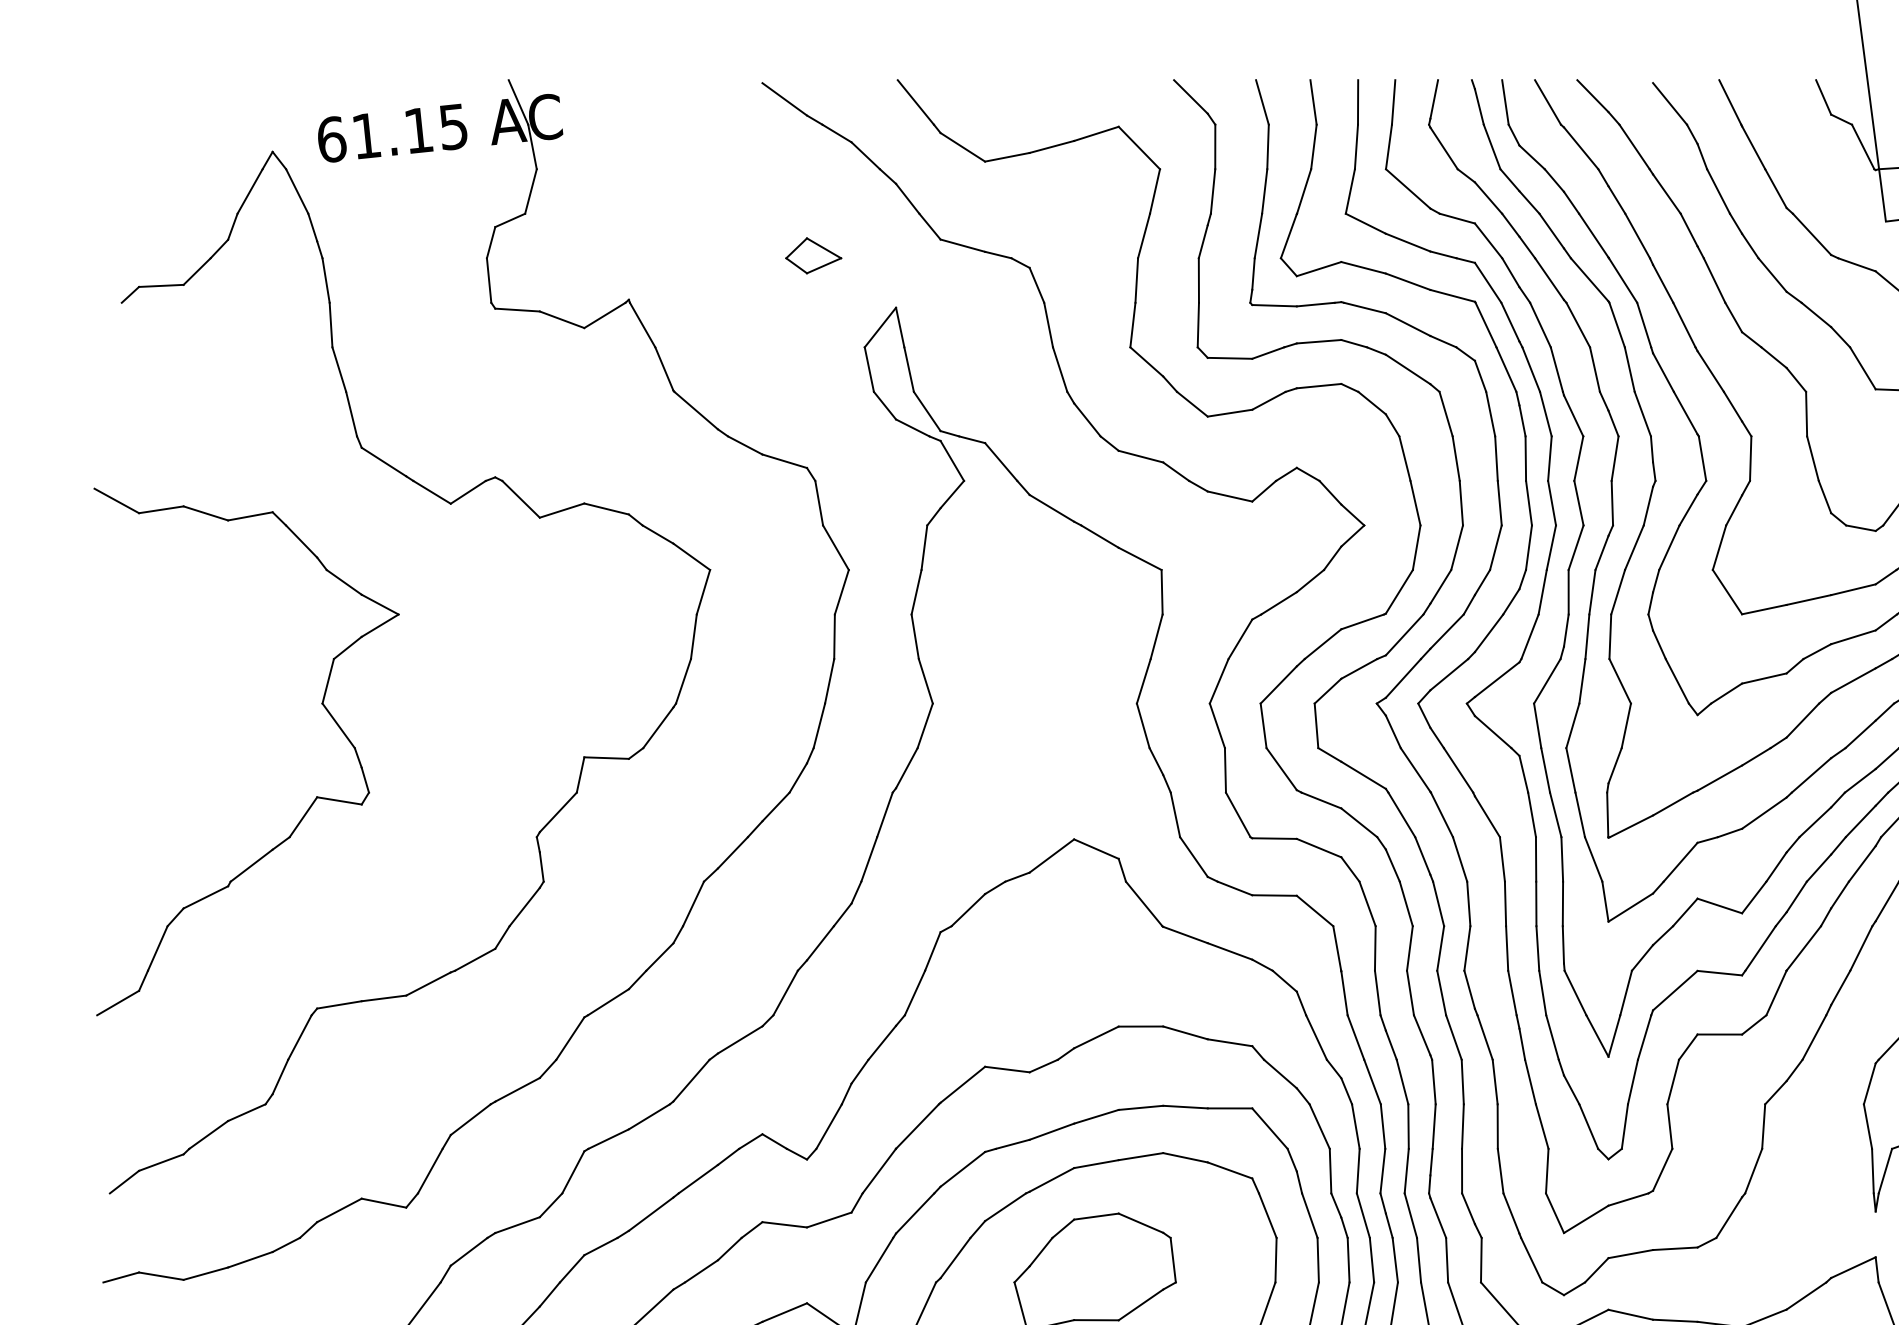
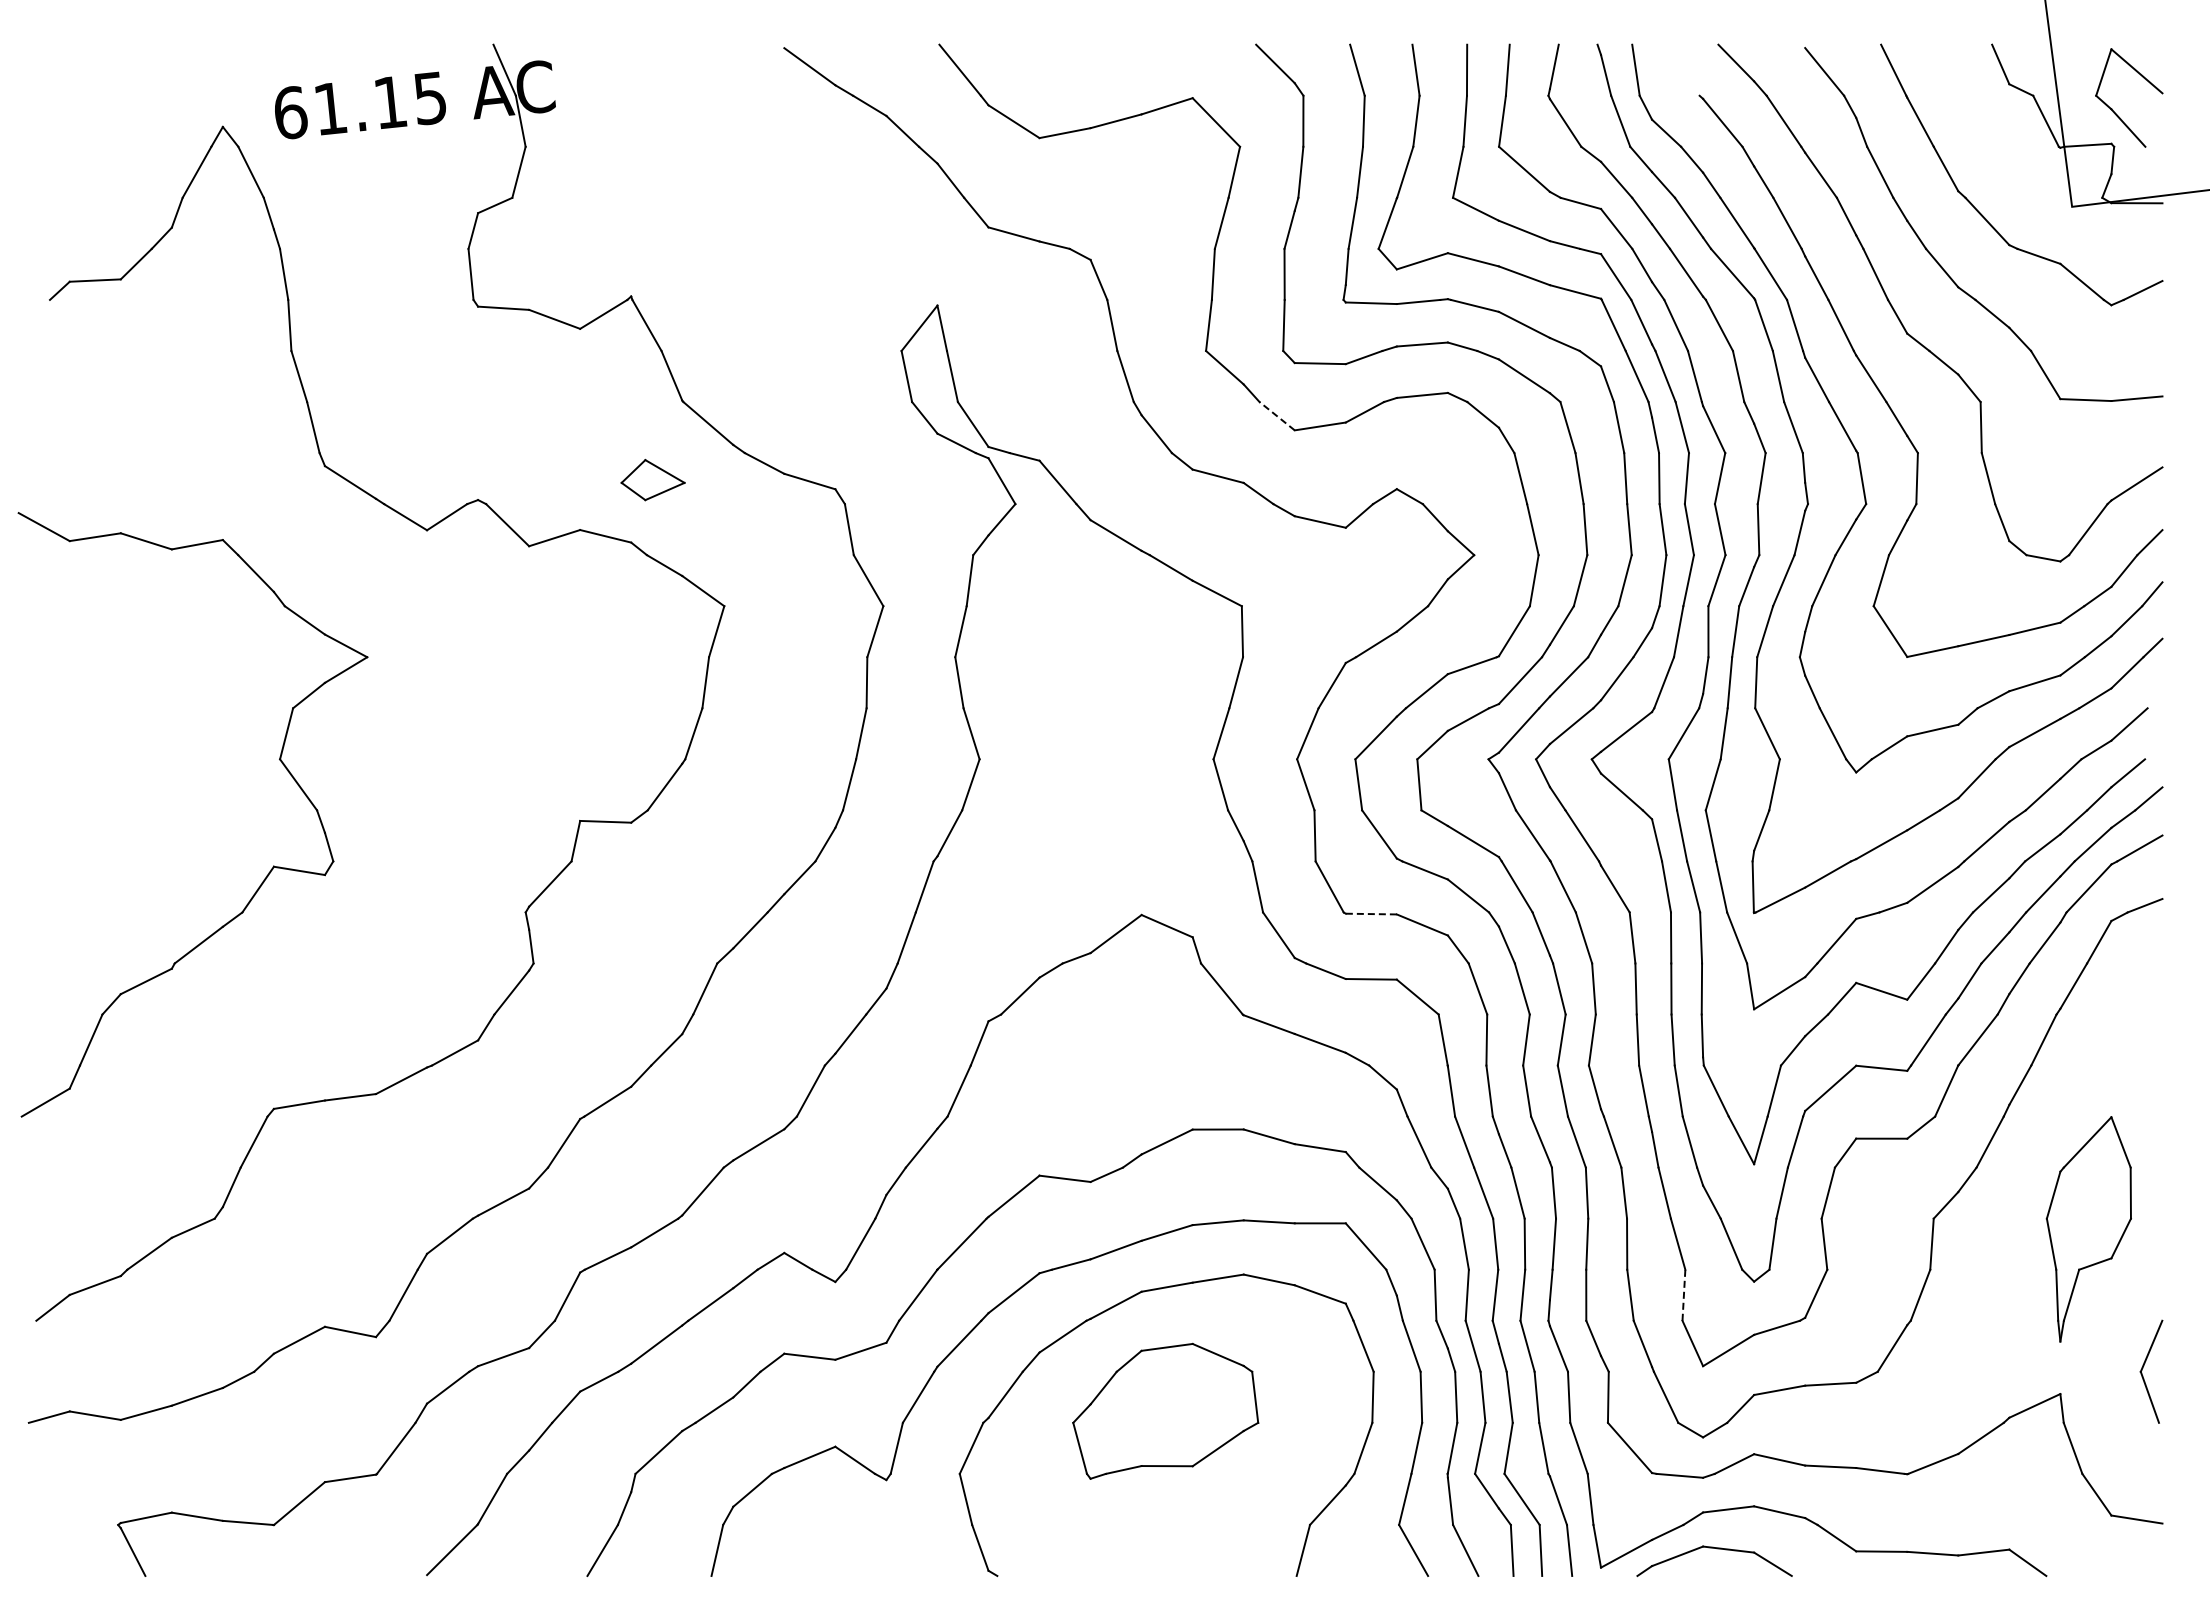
line: (1547, 101) -> (1684, 69), removed
part: (813, 256) -> (652, 480), moved
line: (1192, 404) -> (1277, 416), solid -> dashed
line: (1274, 838) -> (1371, 914), solid -> dashed
line: (1546, 1171) -> (1683, 1295), solid -> dashed

